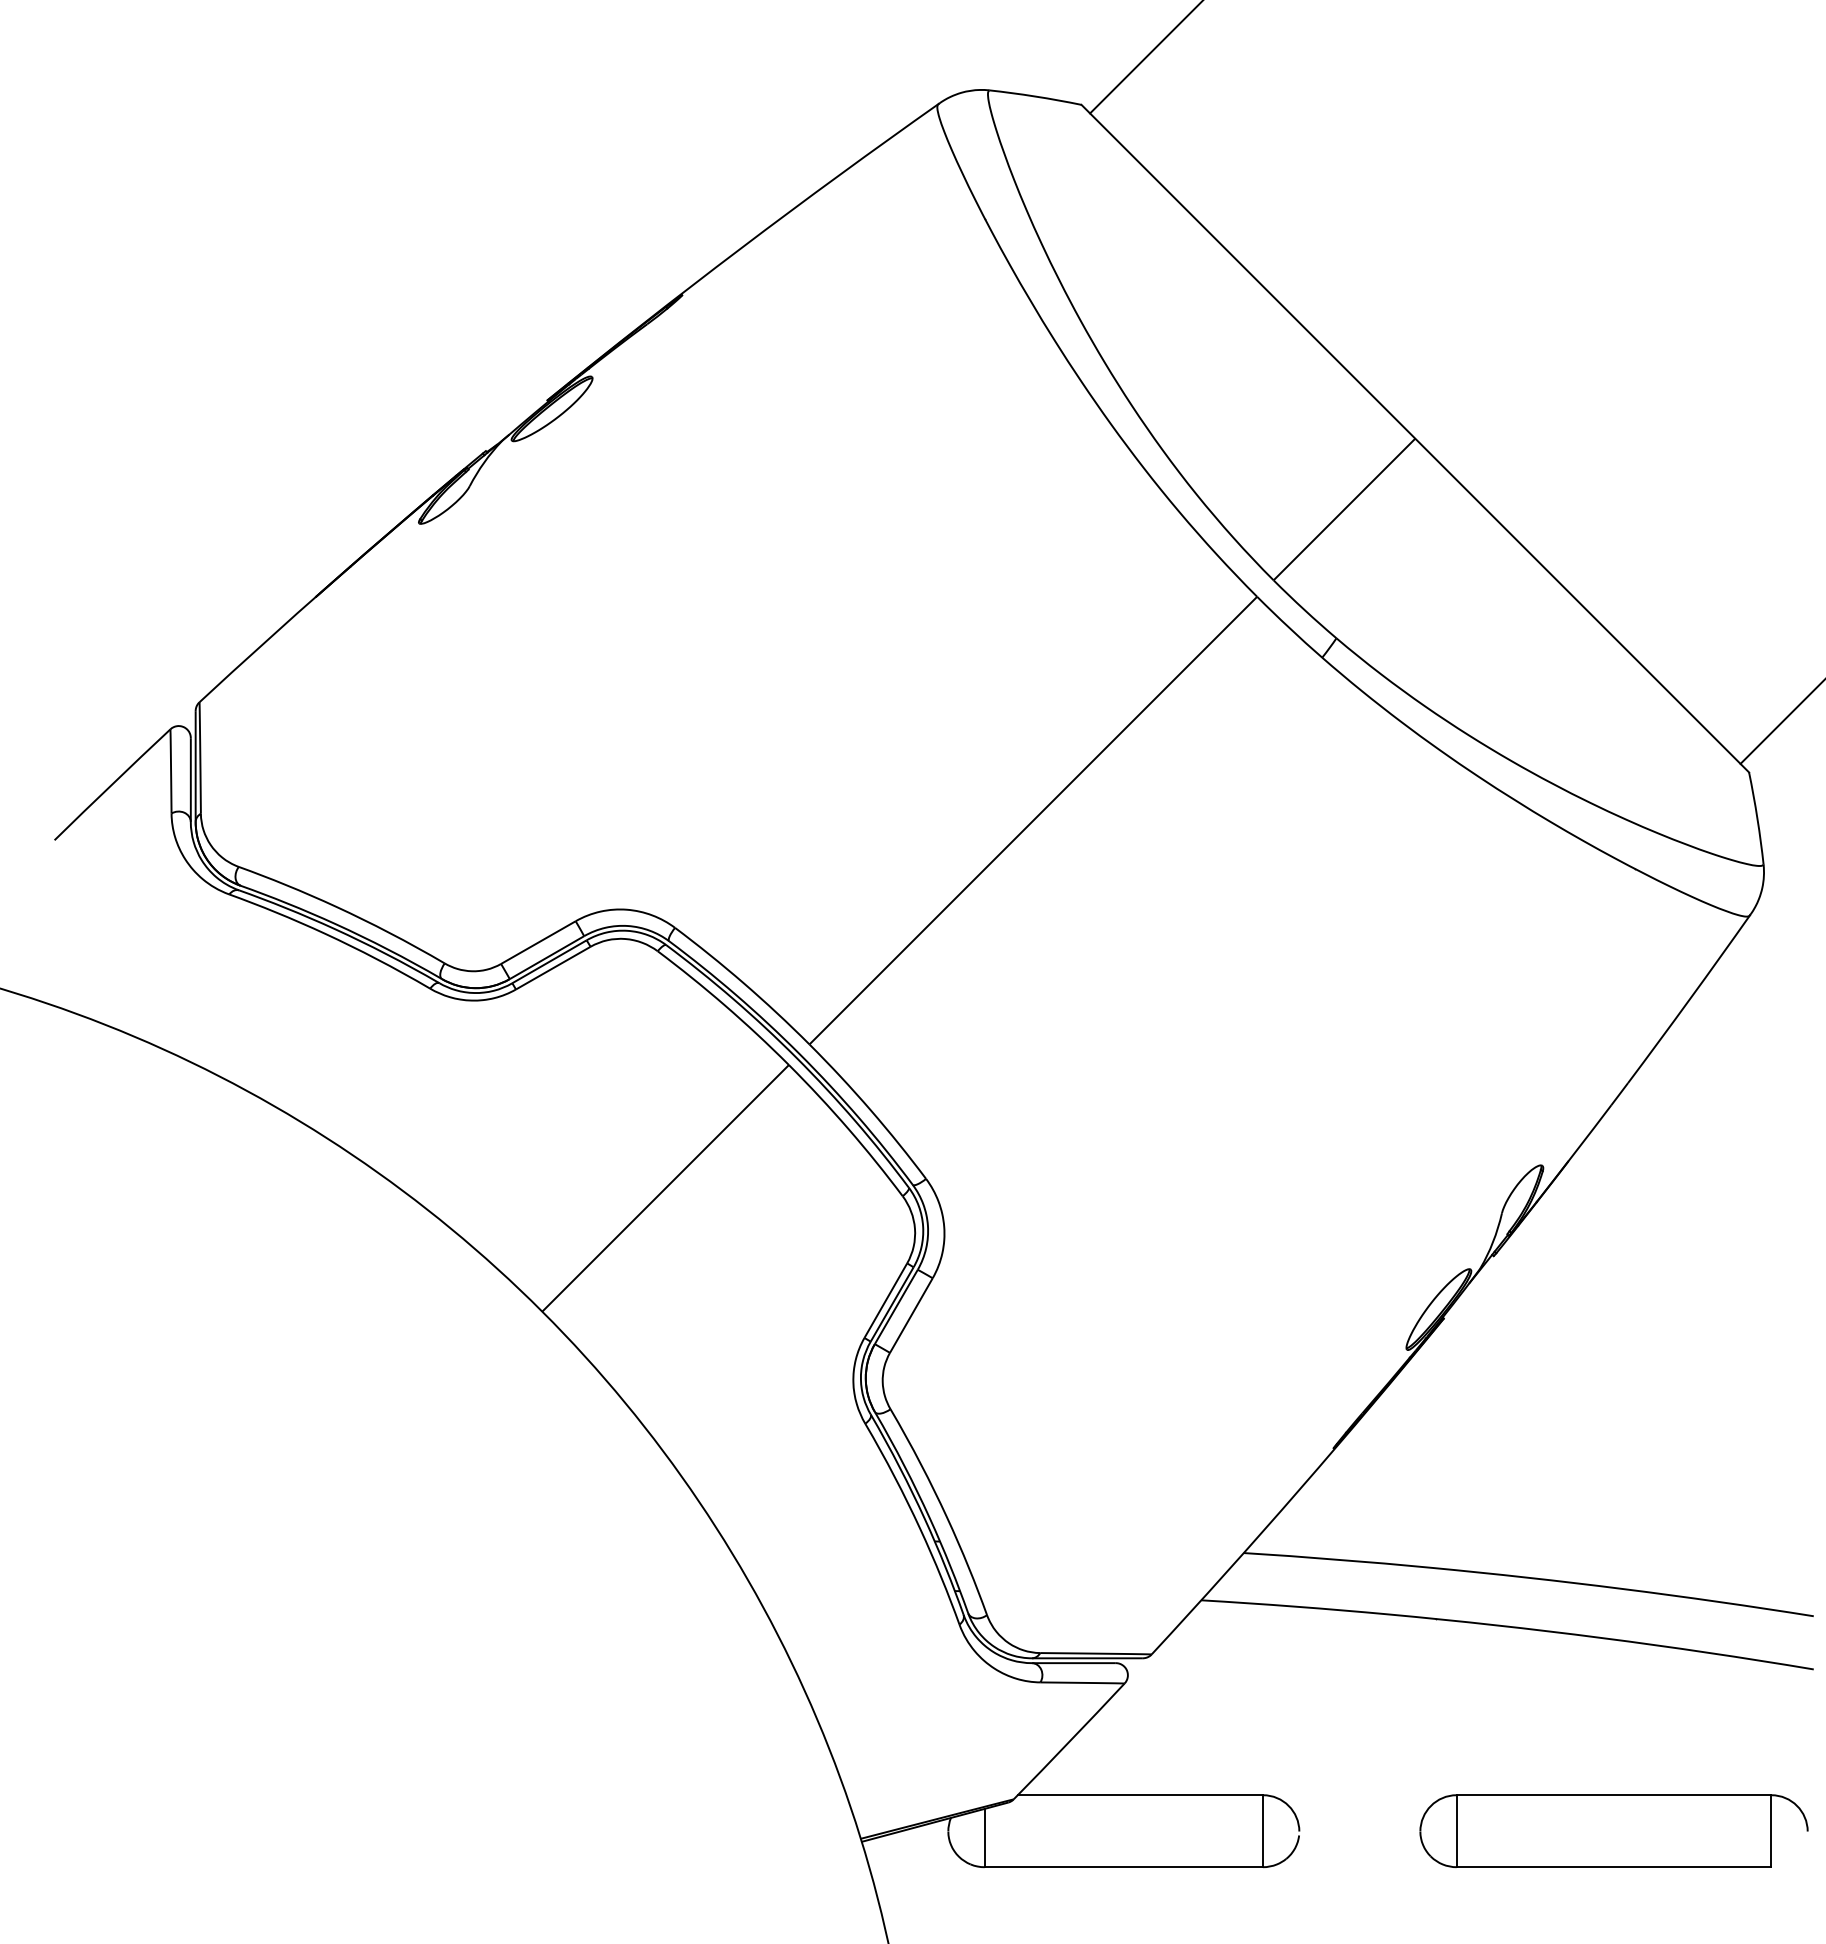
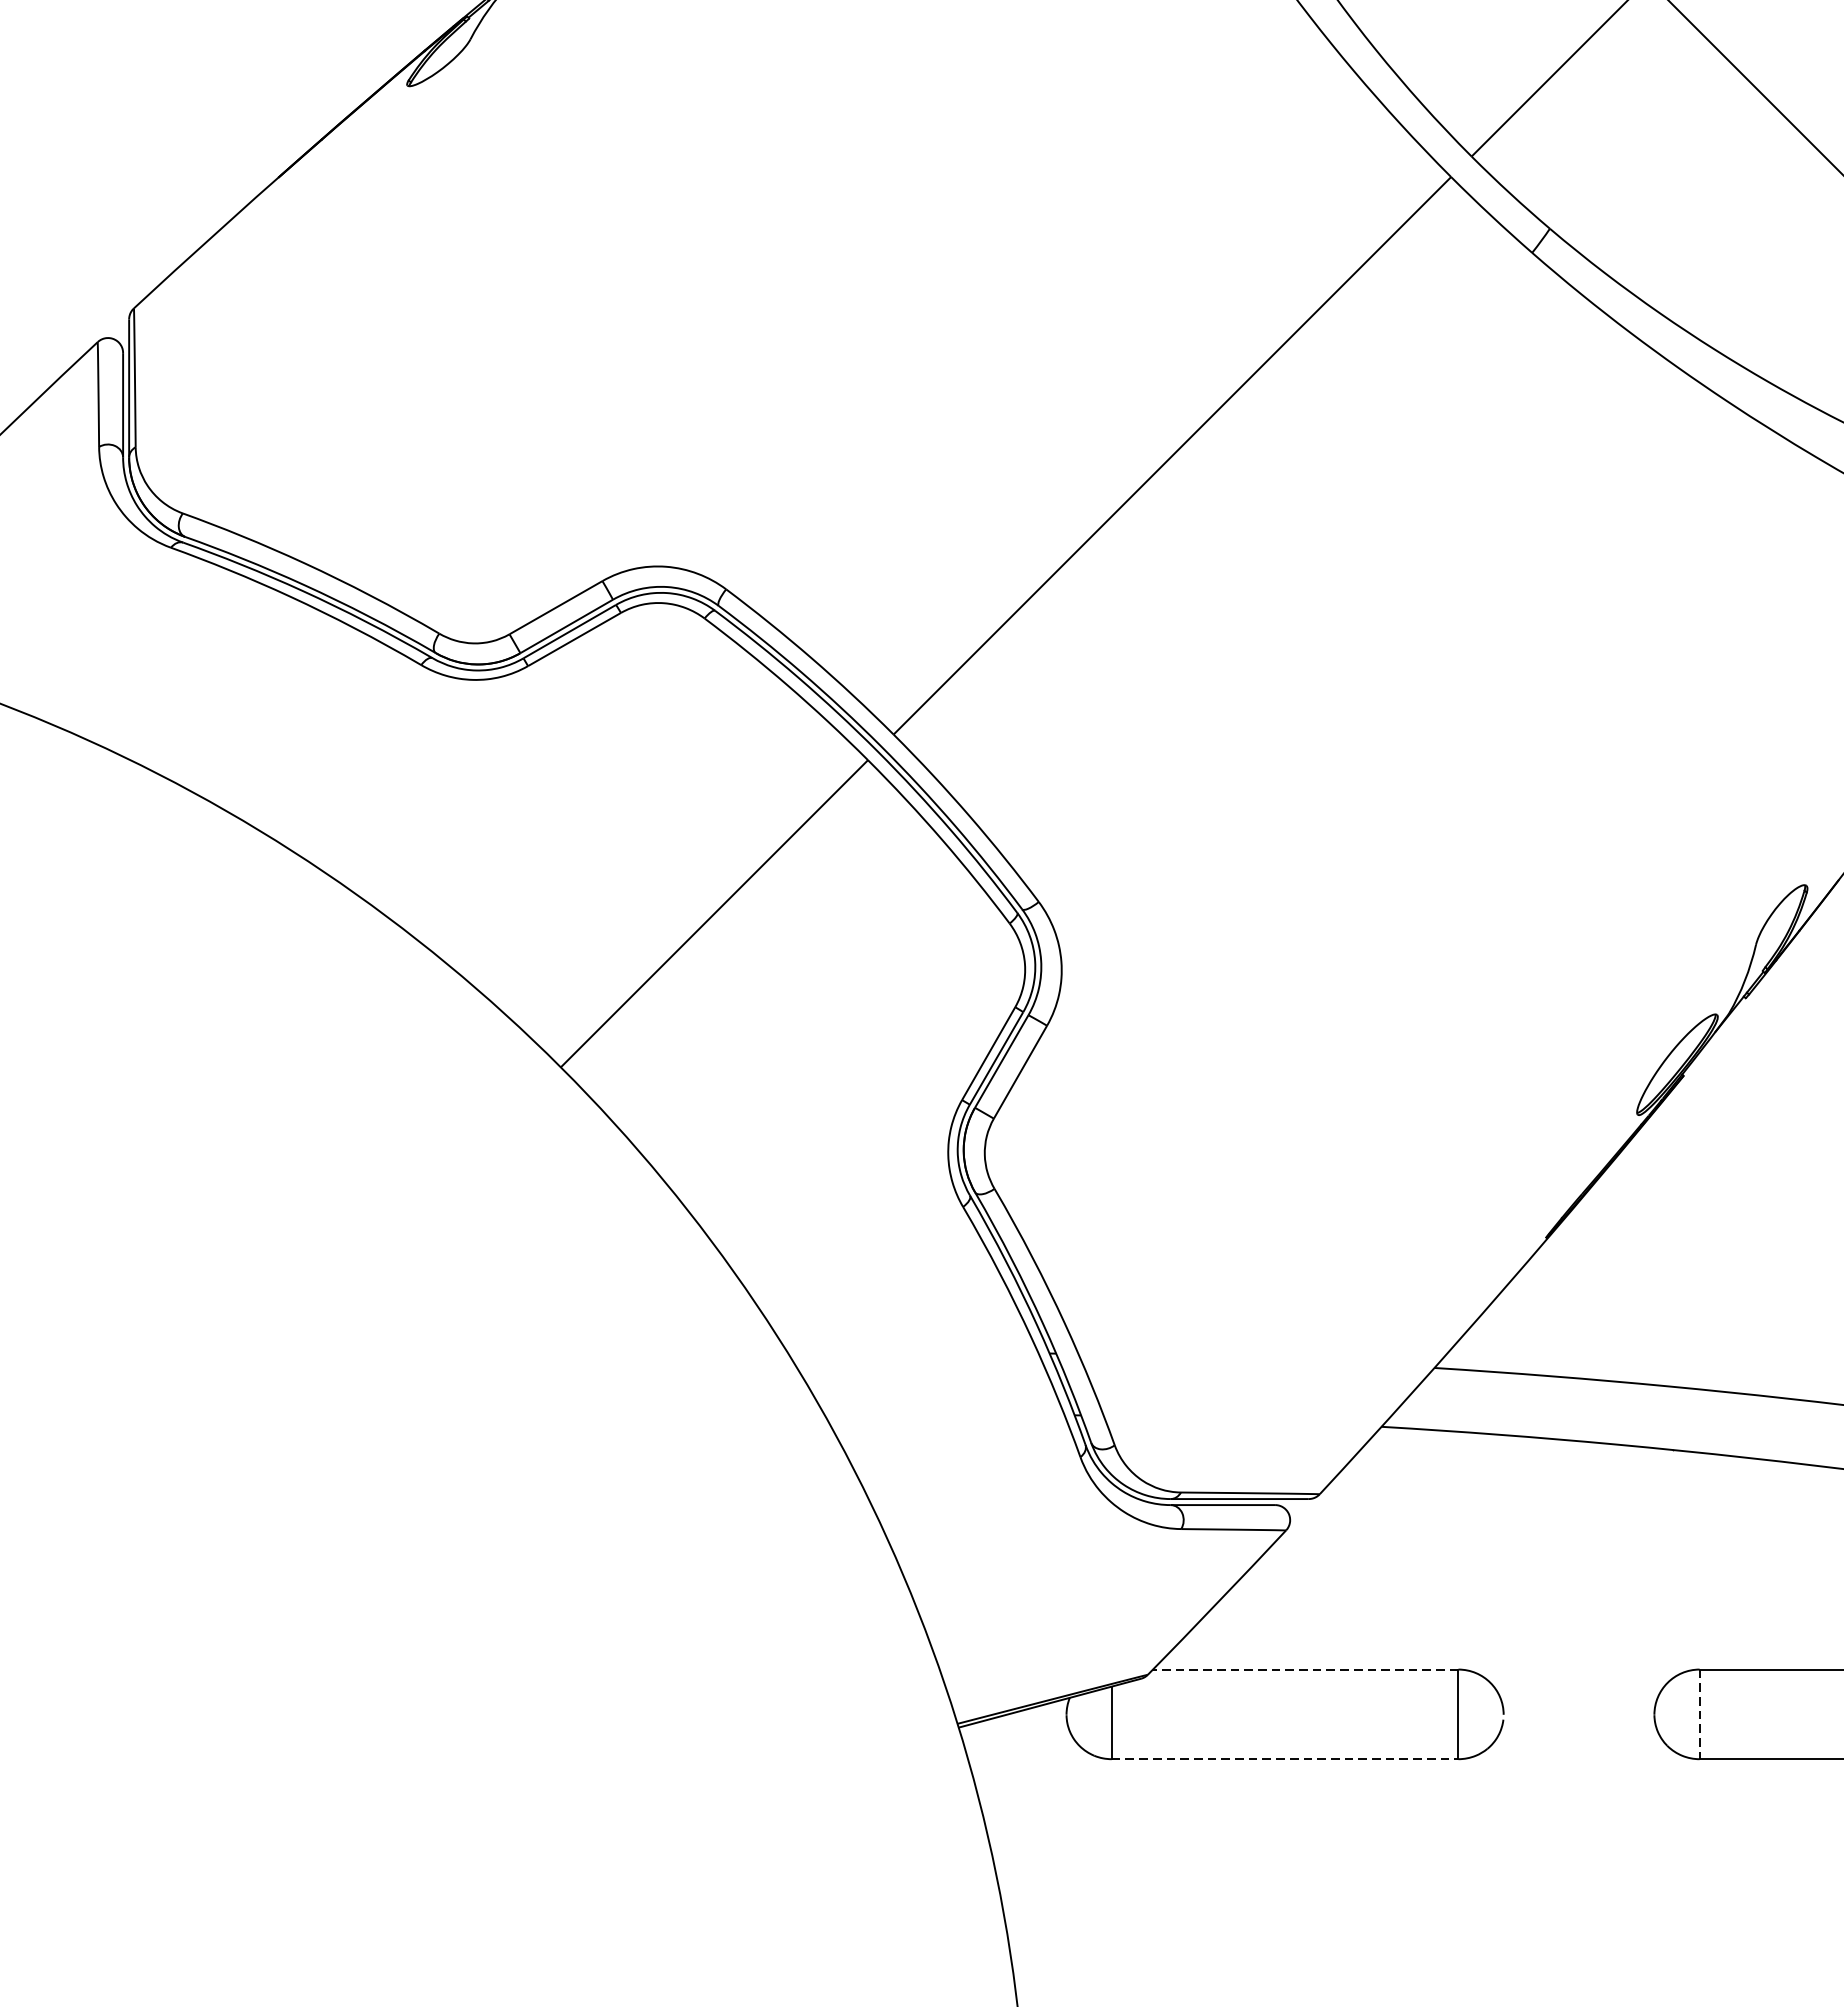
line: (1140, 1795) -> (1305, 1669), solid -> dashed
line: (1456, 1831) -> (1699, 1714), solid -> dashed
line: (1124, 1867) -> (1285, 1759), solid -> dashed

